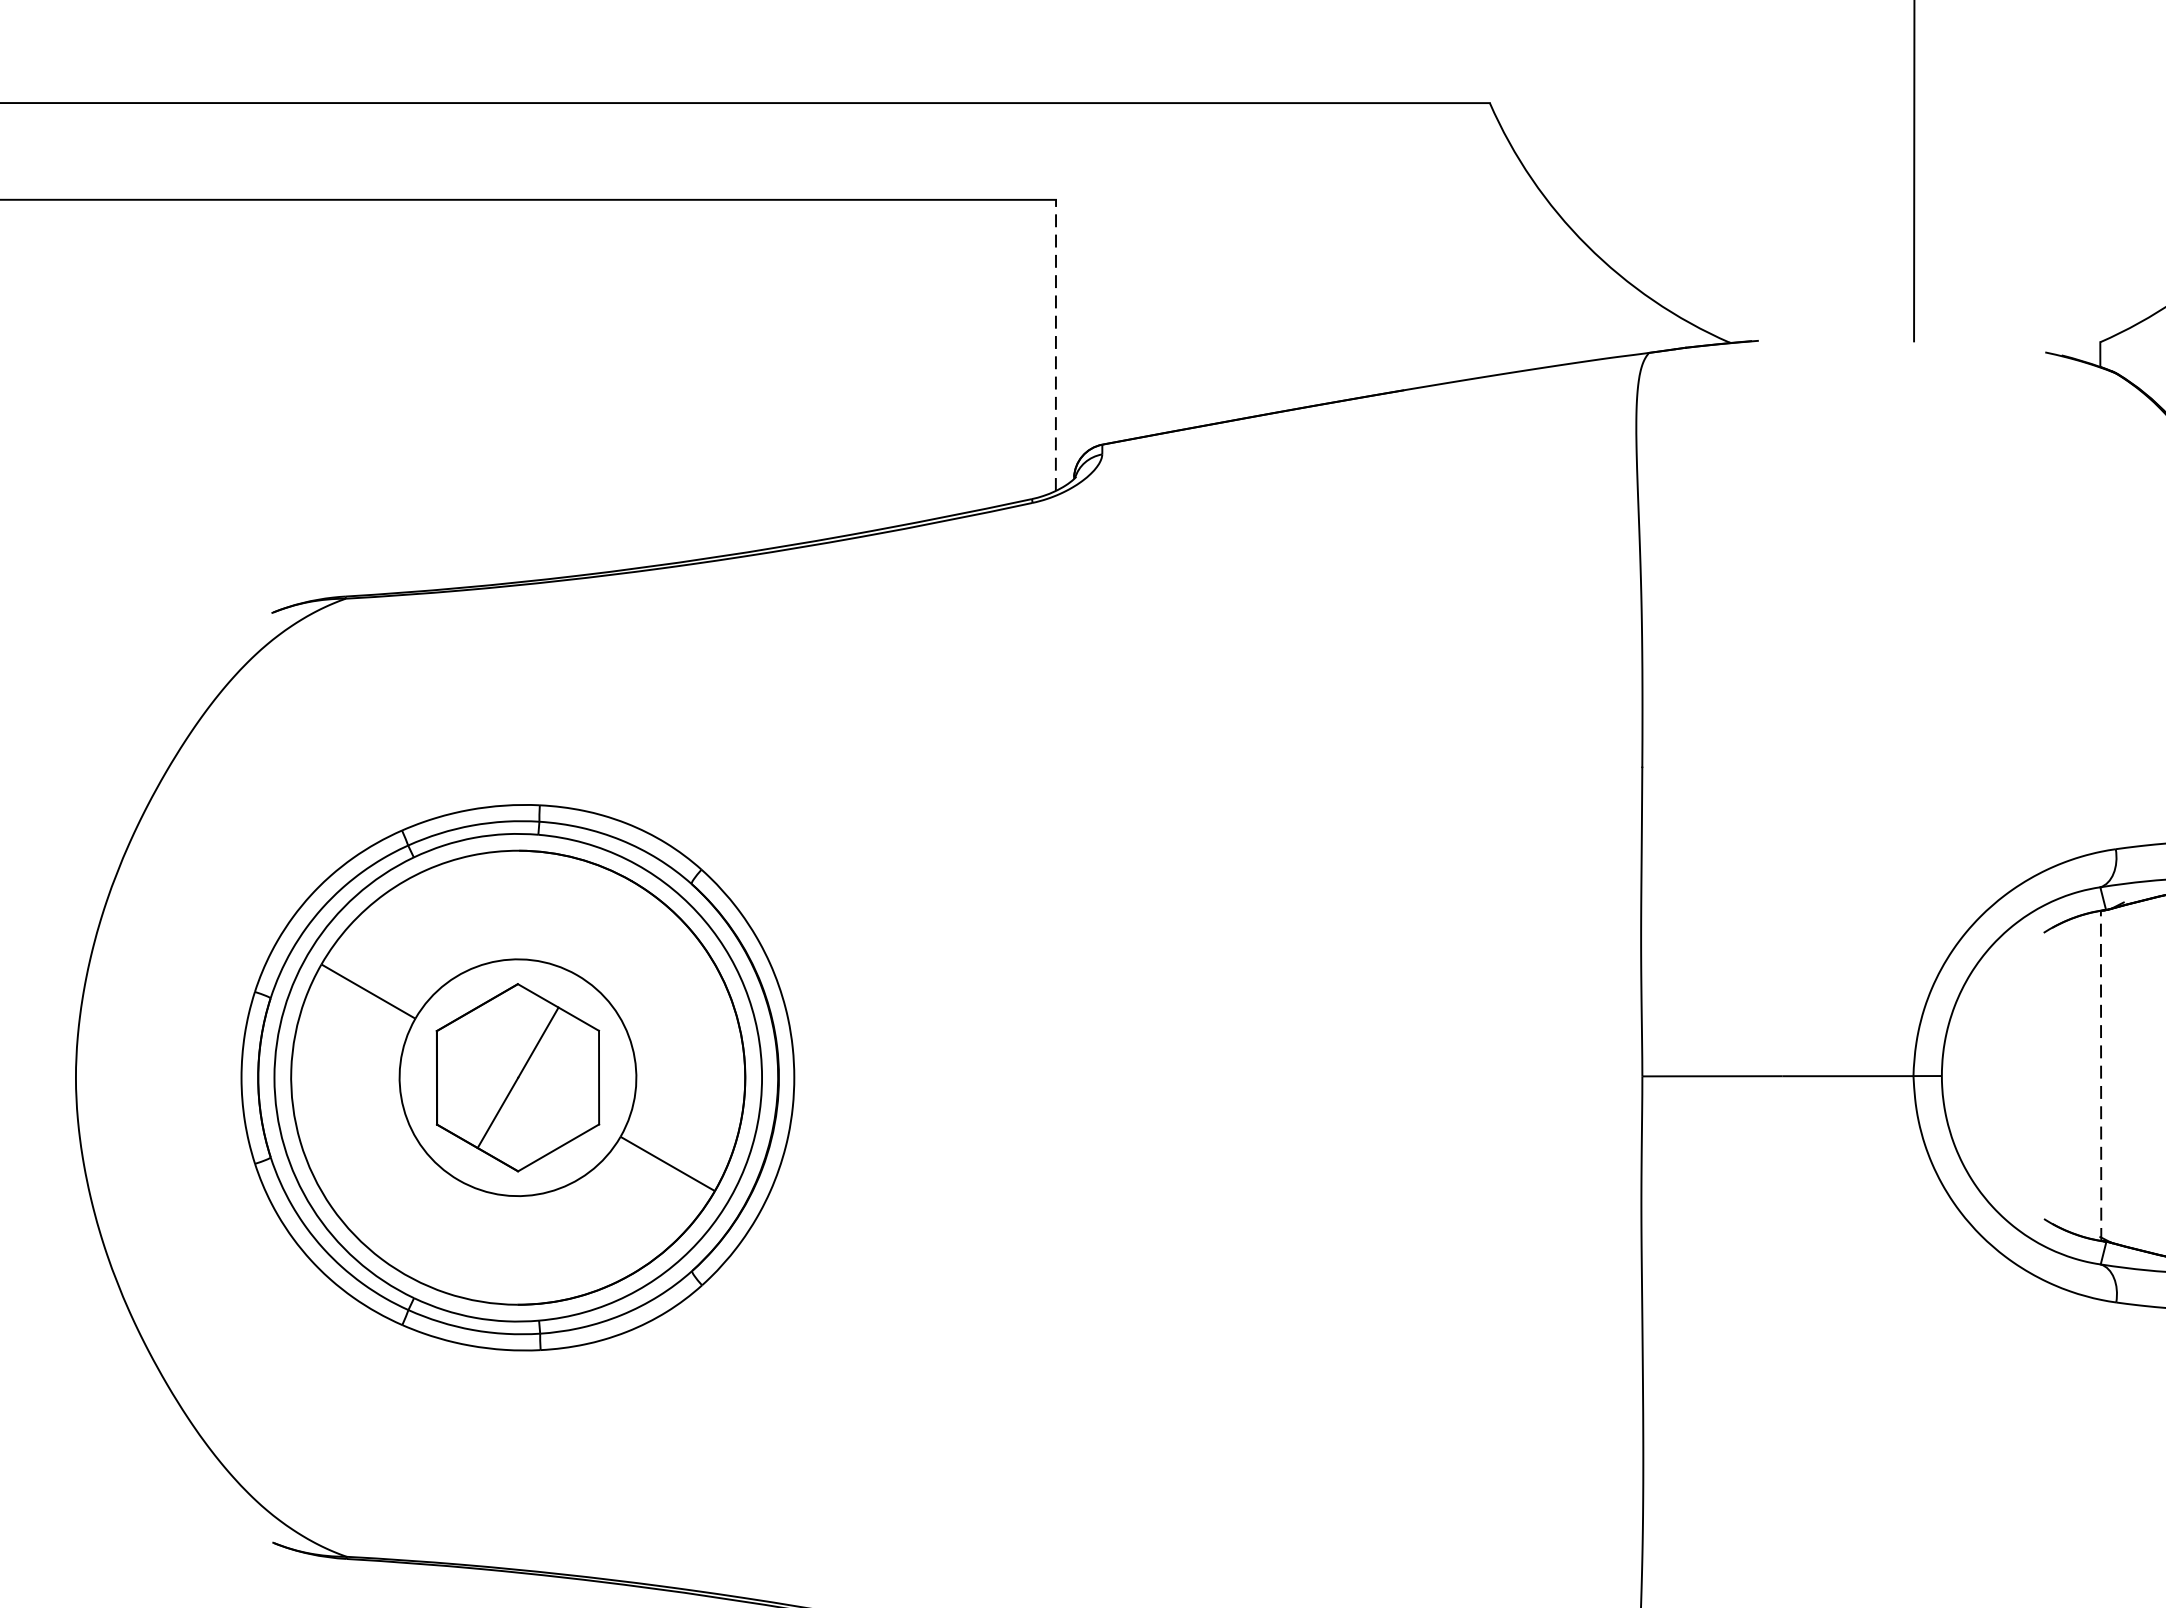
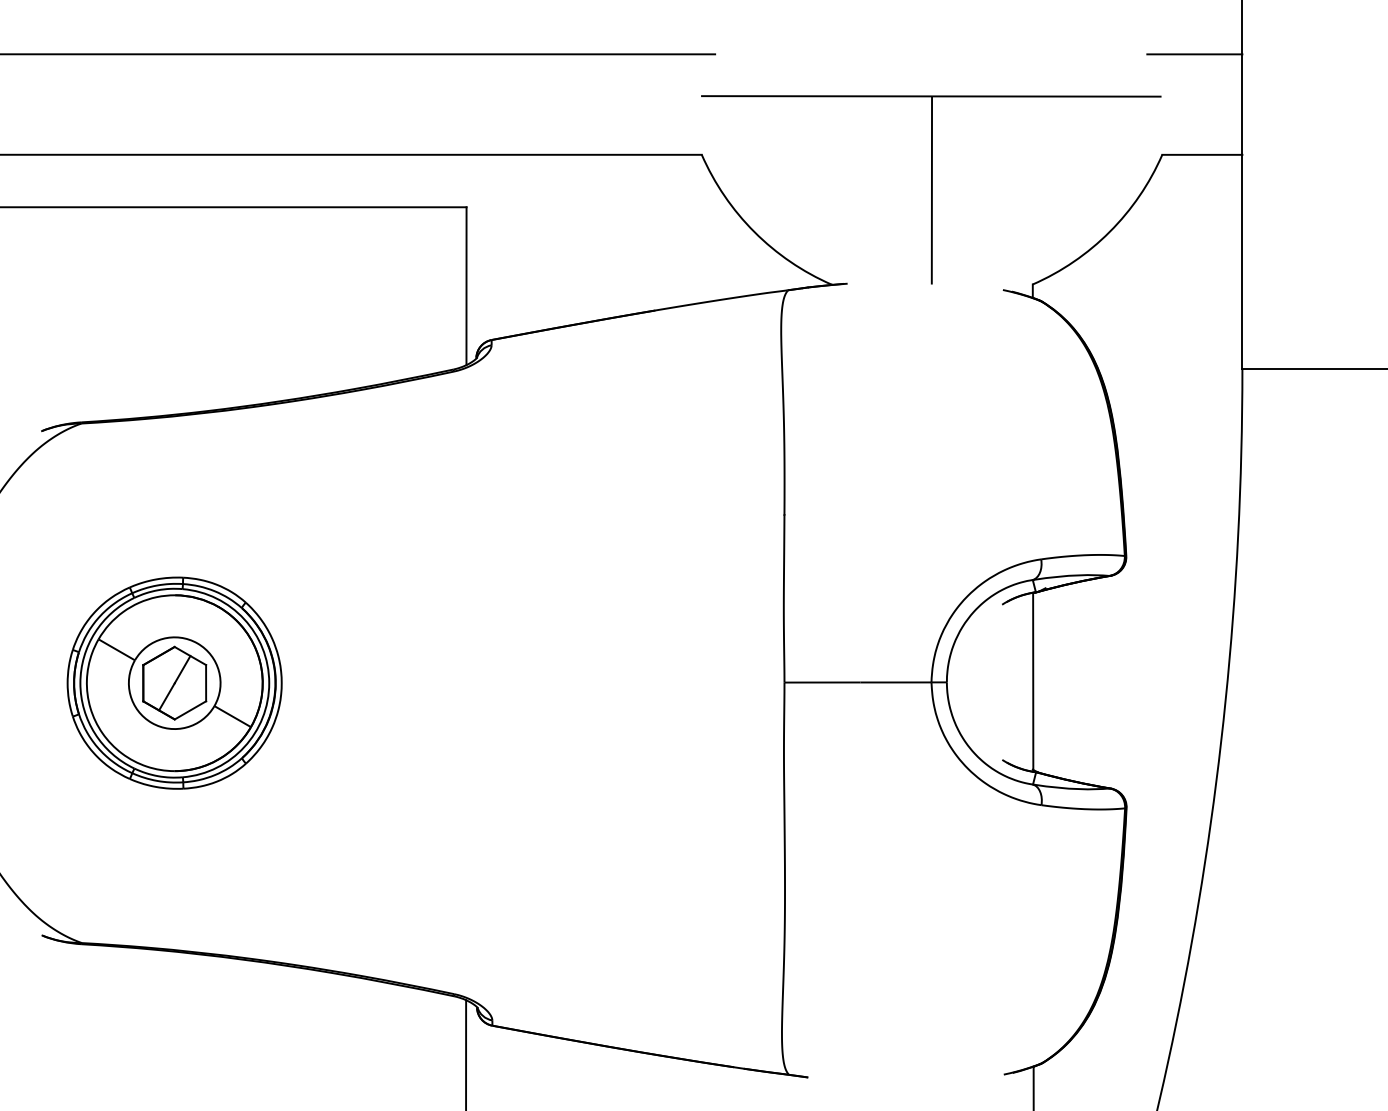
line: (1055, 345) -> (466, 286), dashed -> solid
line: (2101, 1074) -> (1033, 681), dashed -> solid
part: (517, 1076) -> (174, 682), size x0.71

